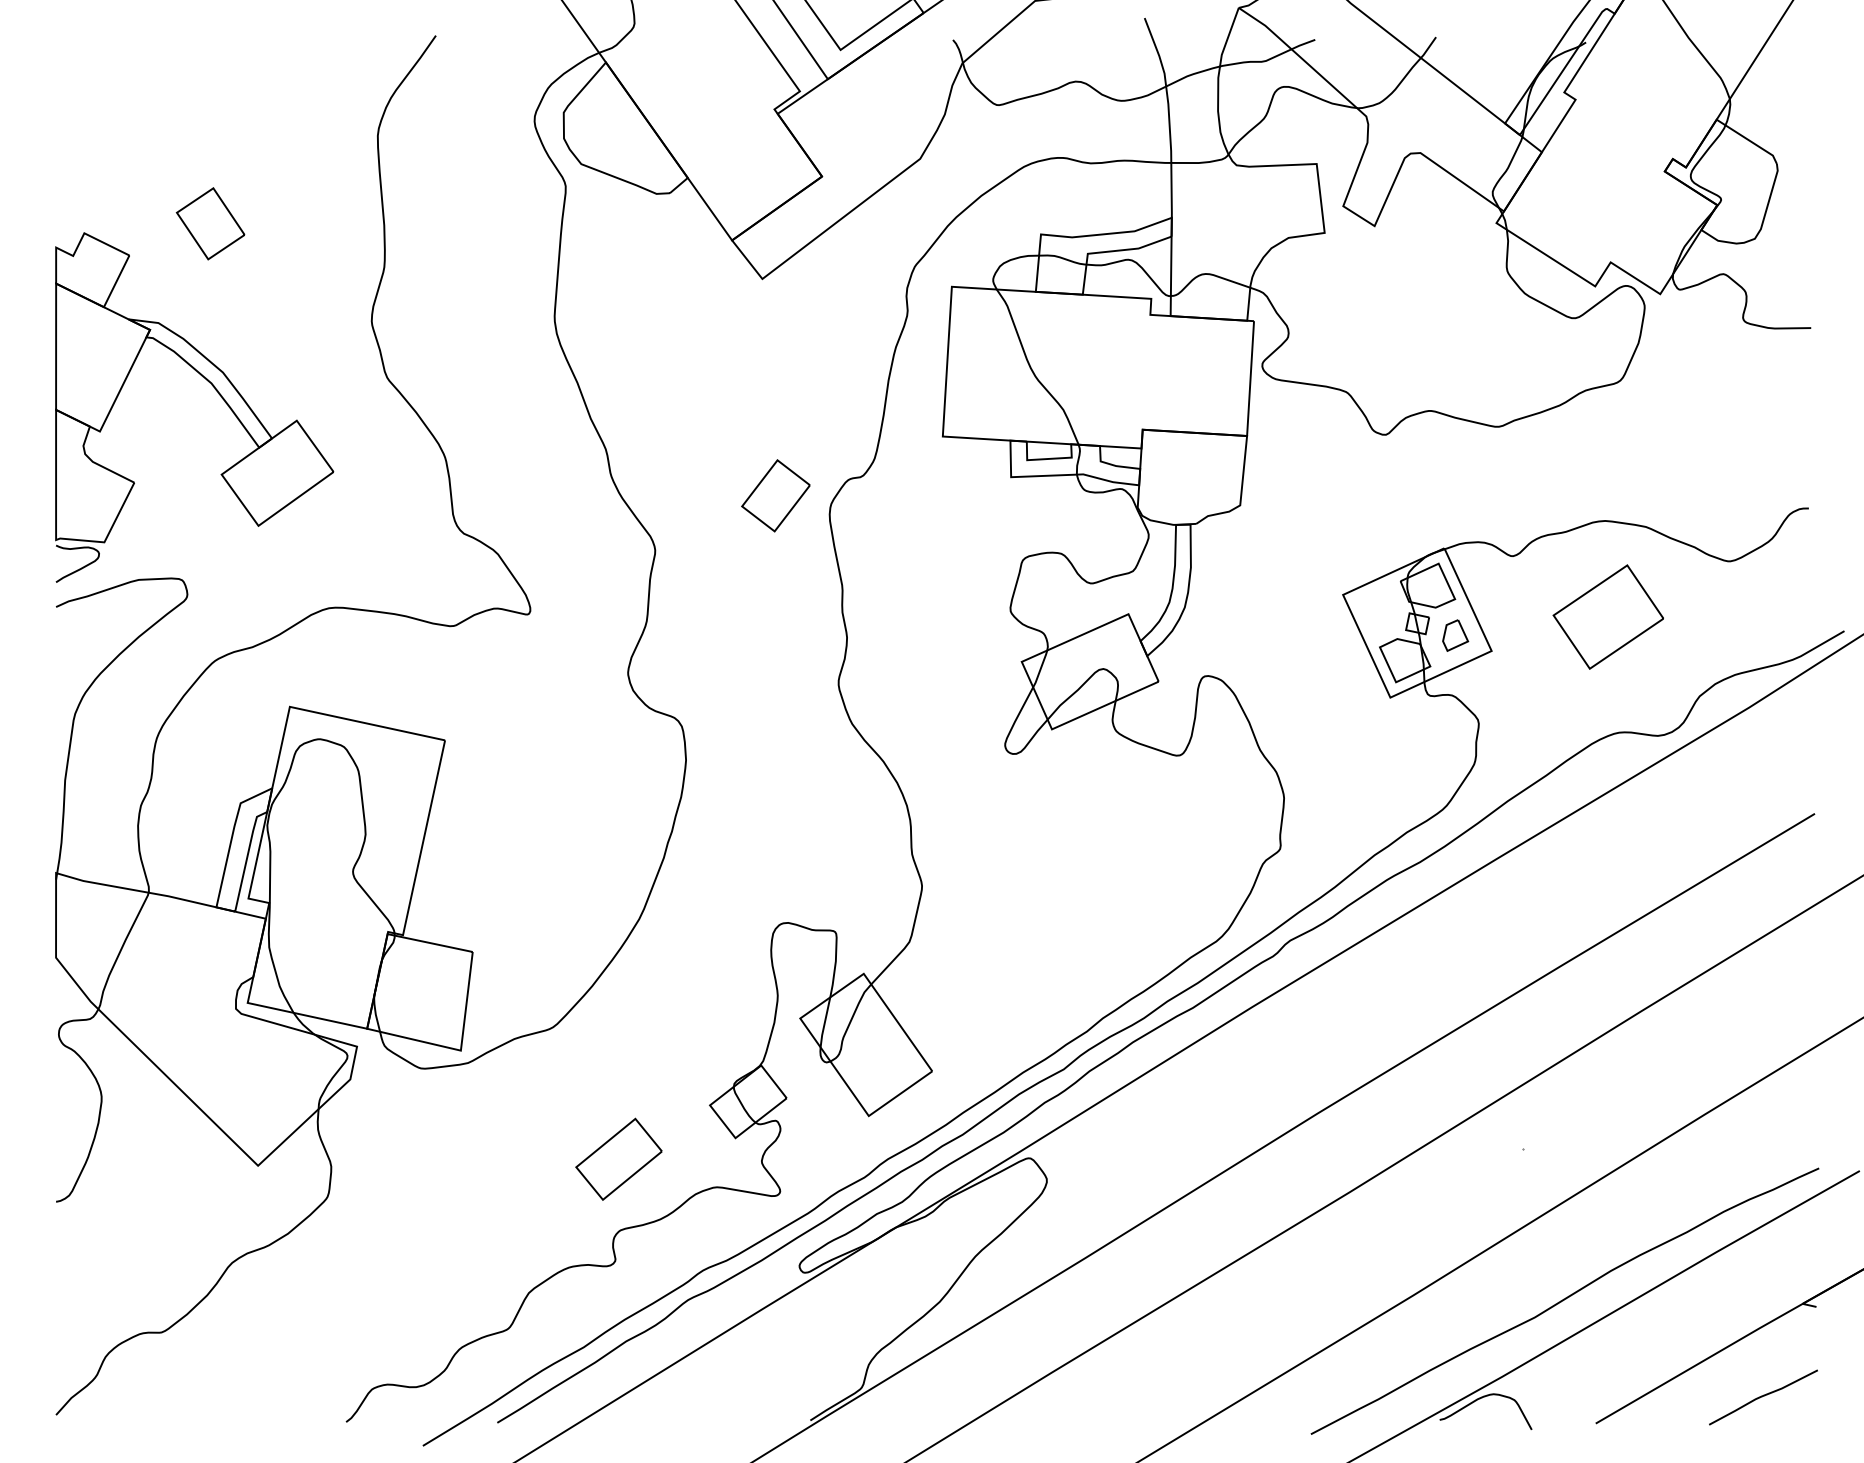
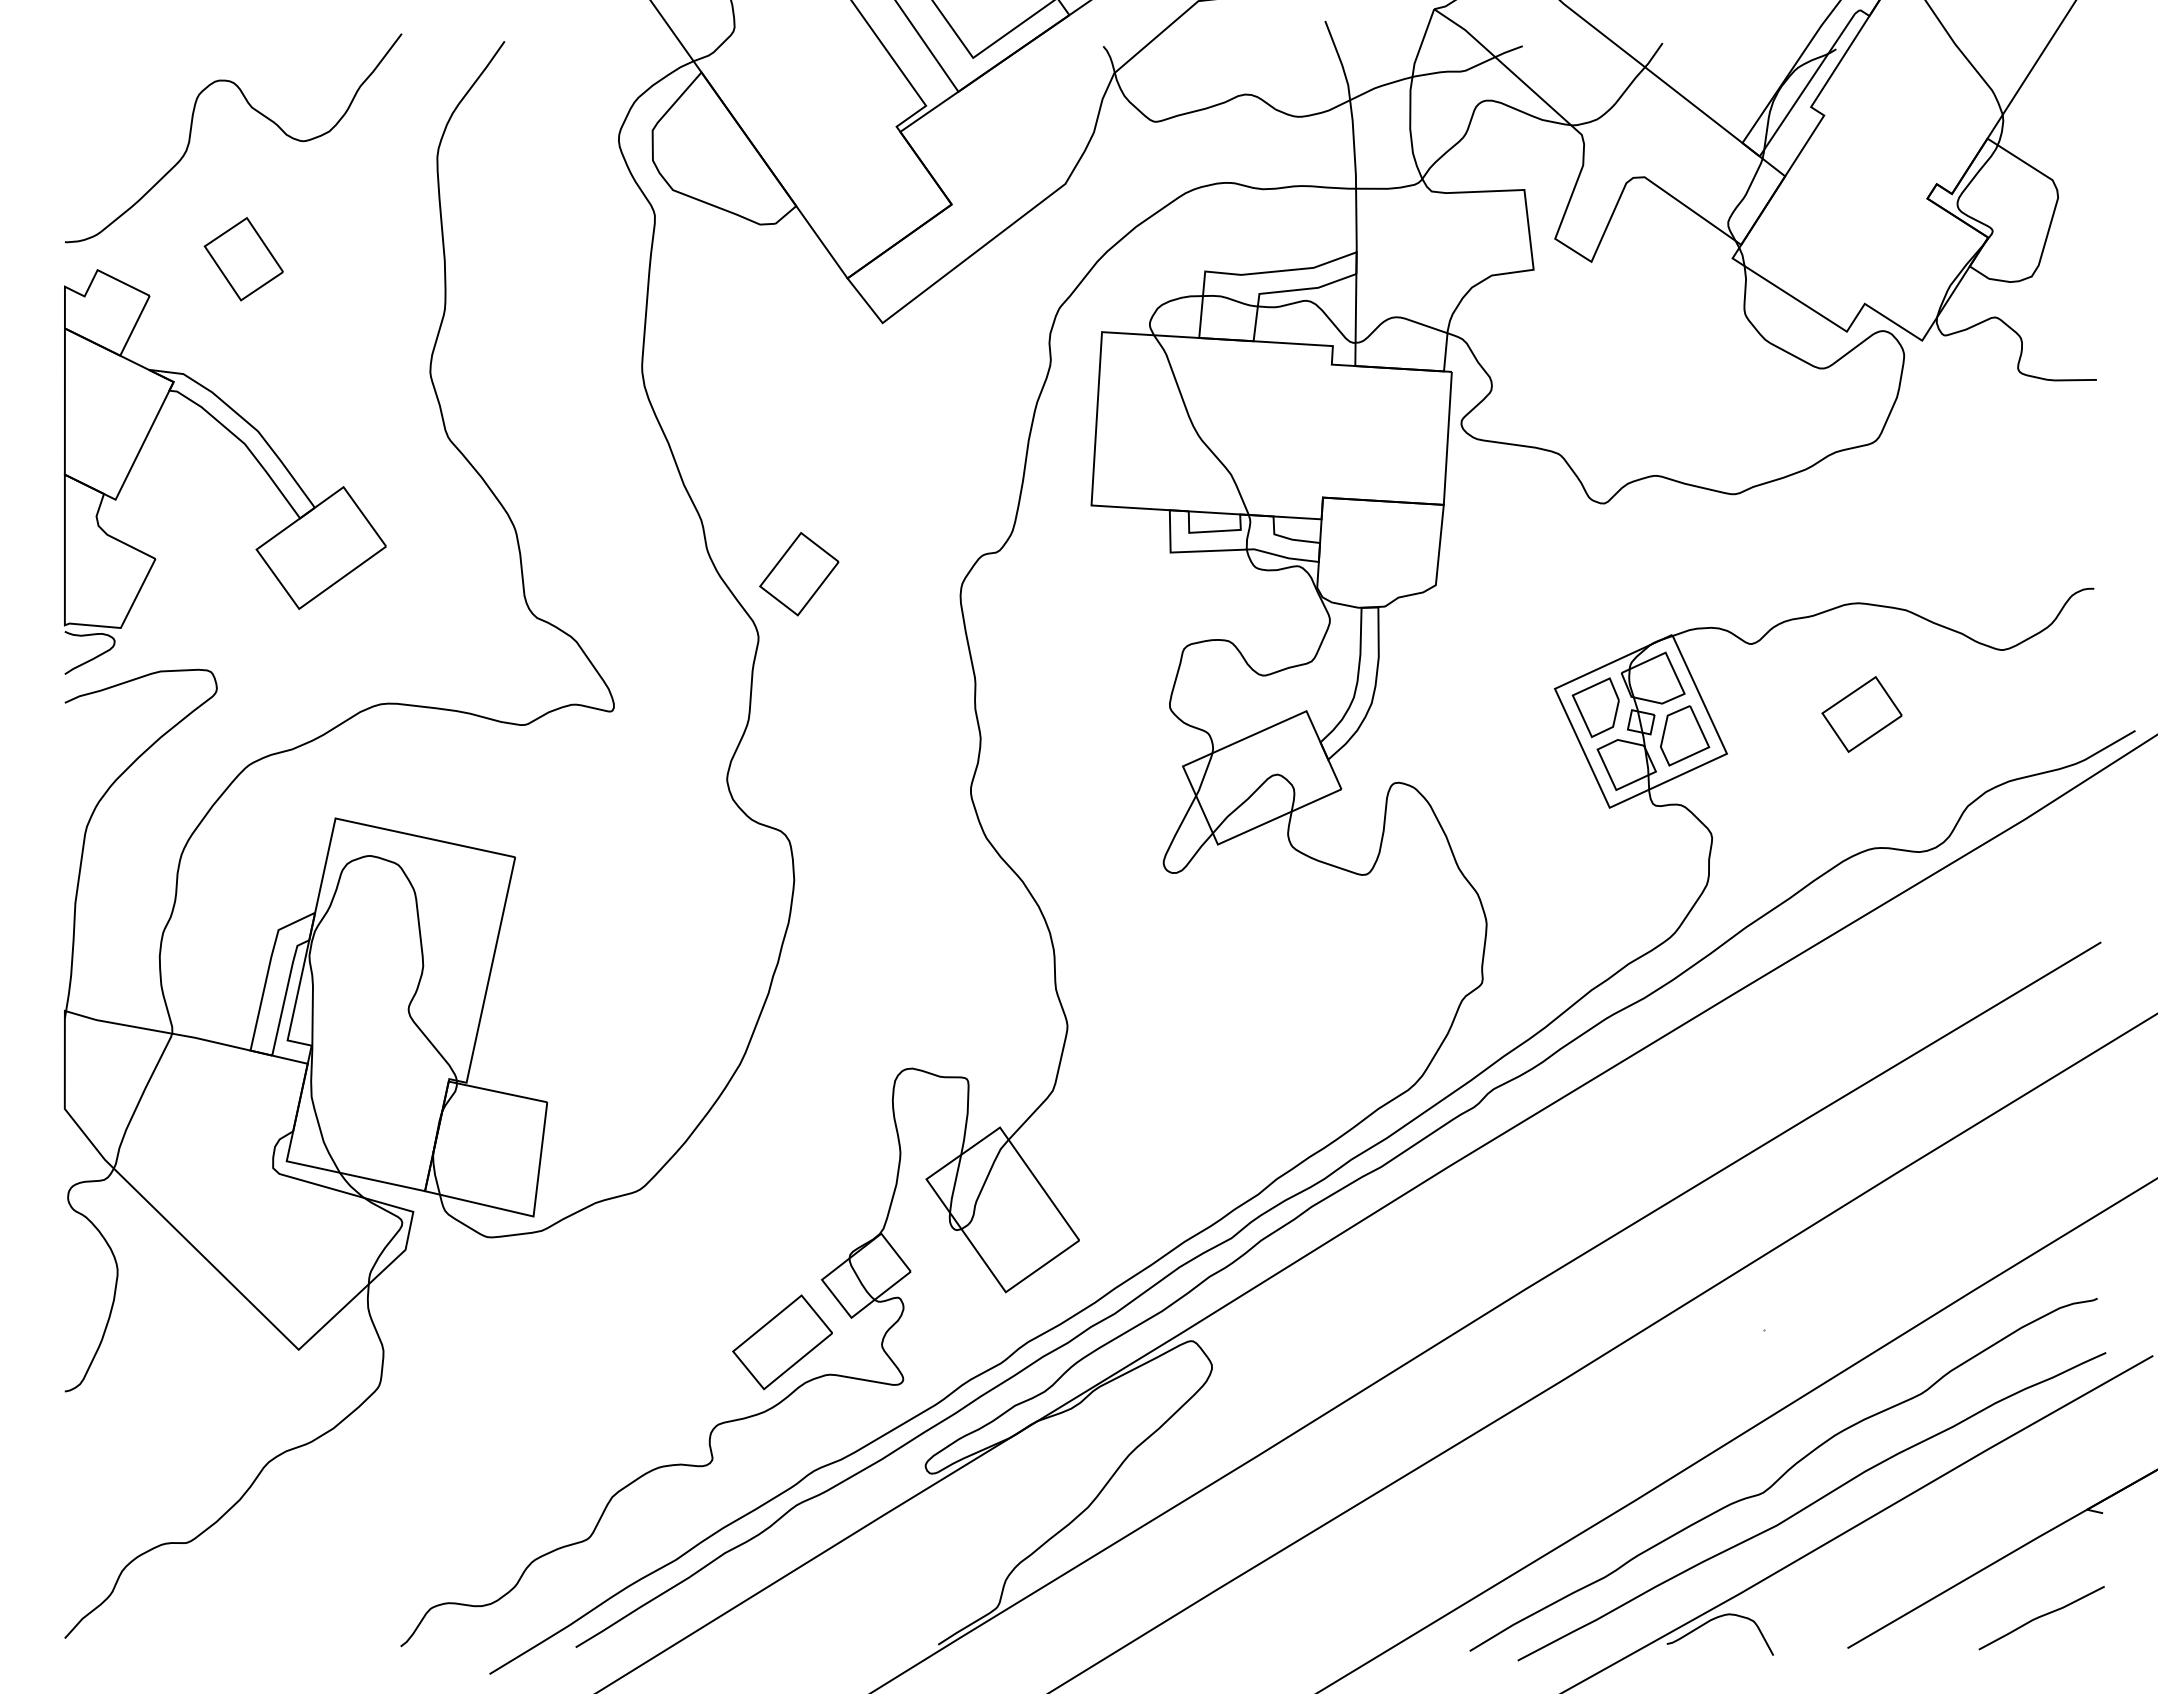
curve: (220, 96) -> (255, 111), added
part: (776, 496) -> (799, 574), moved
part: (1378, 611) -> (1595, 707), added
part: (1607, 617) -> (1861, 714), size x0.62
part: (1455, 635) -> (1685, 735), size x1.67
part: (618, 1159) -> (782, 1342), moved
curve: (1540, 1273) -> (1783, 1474), added

